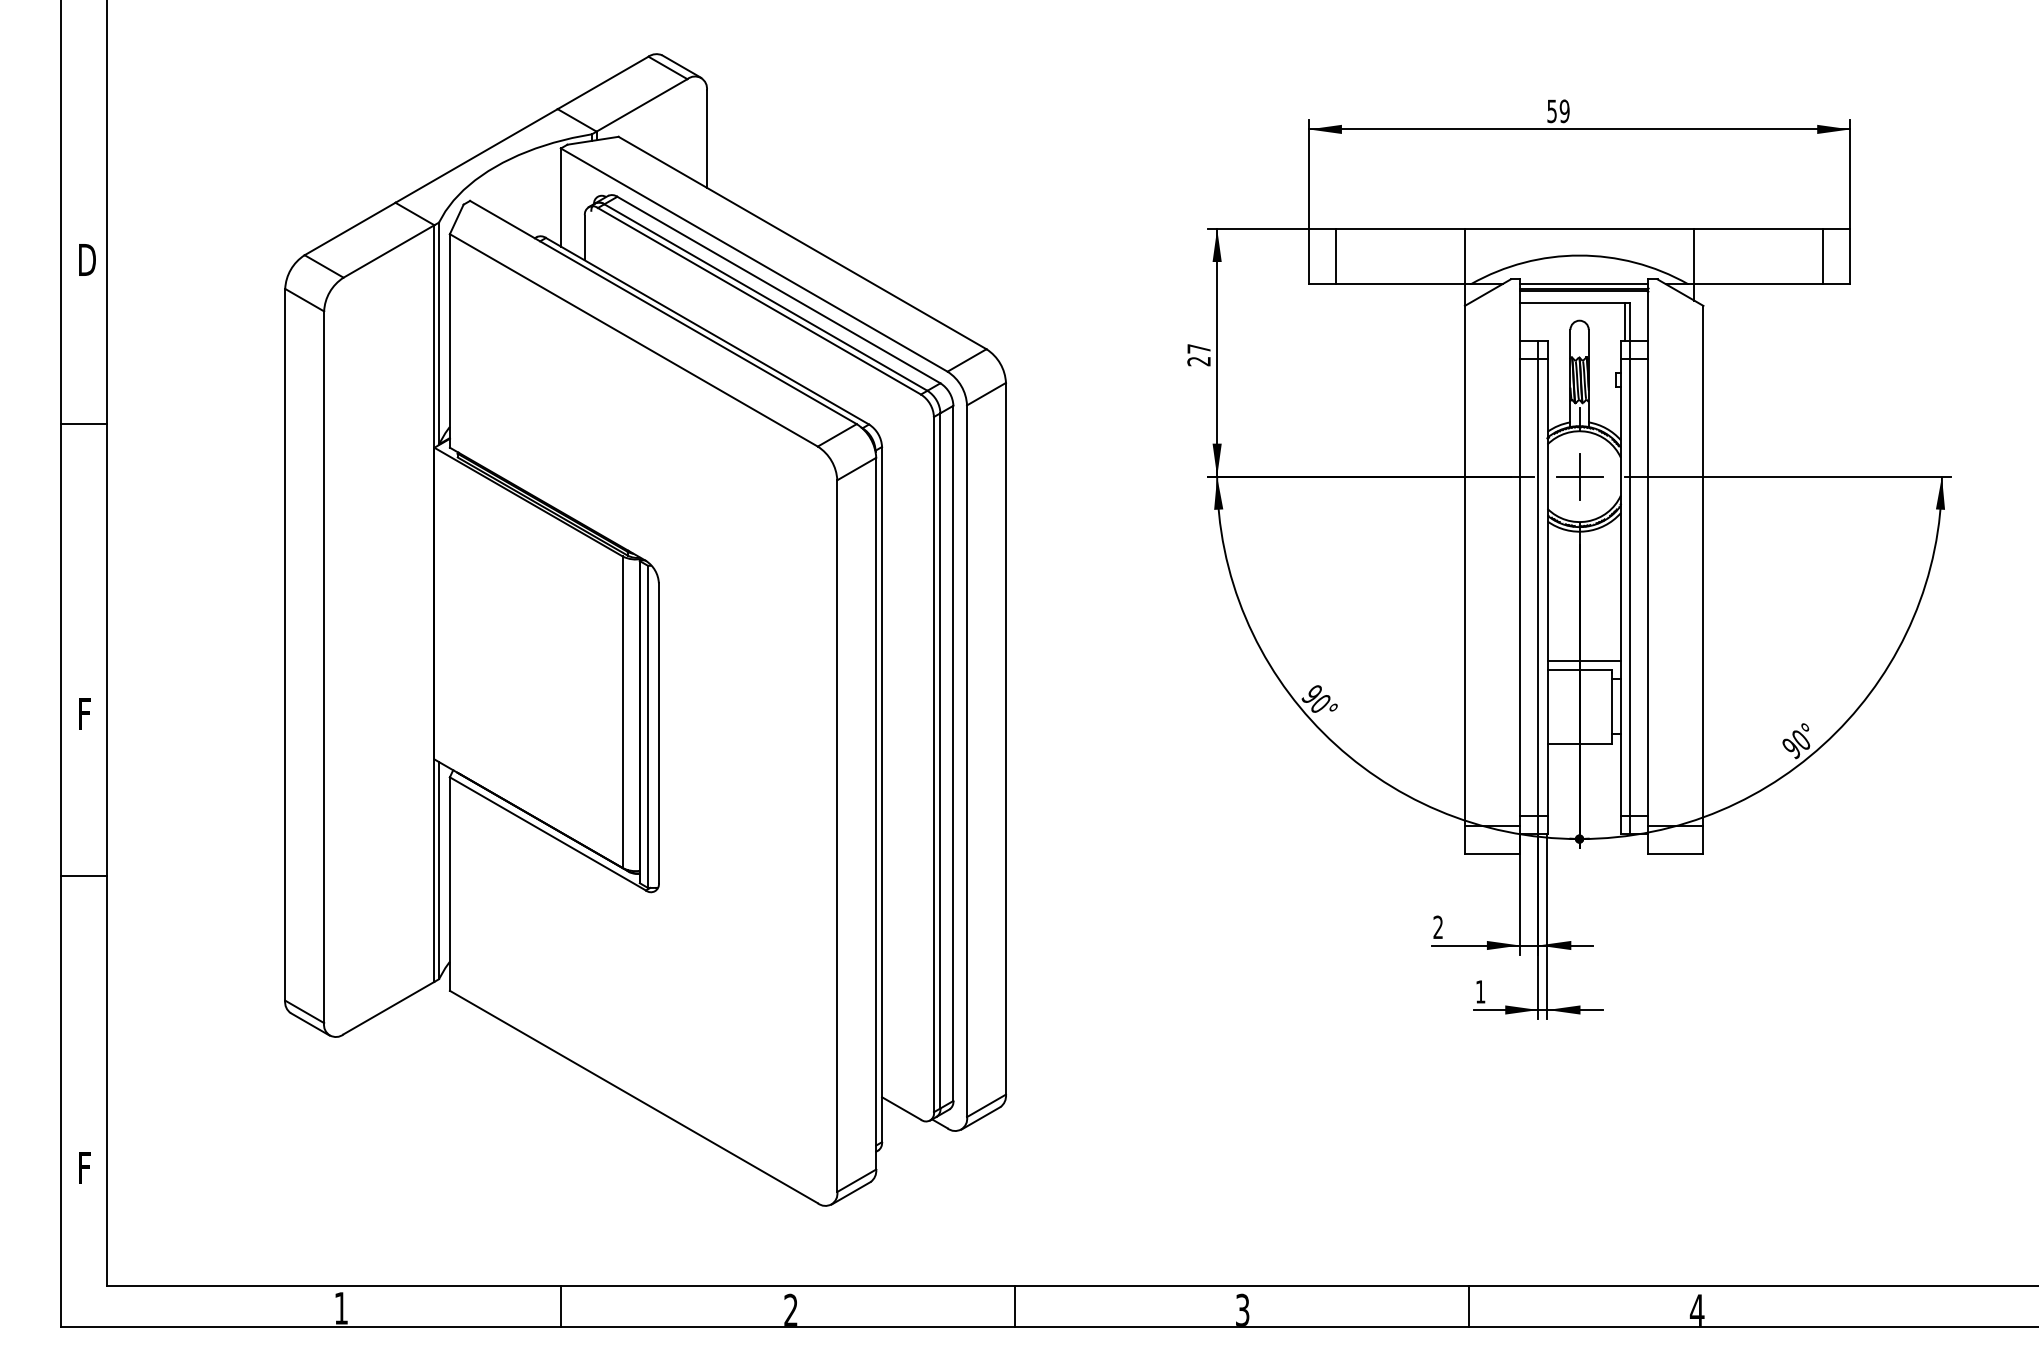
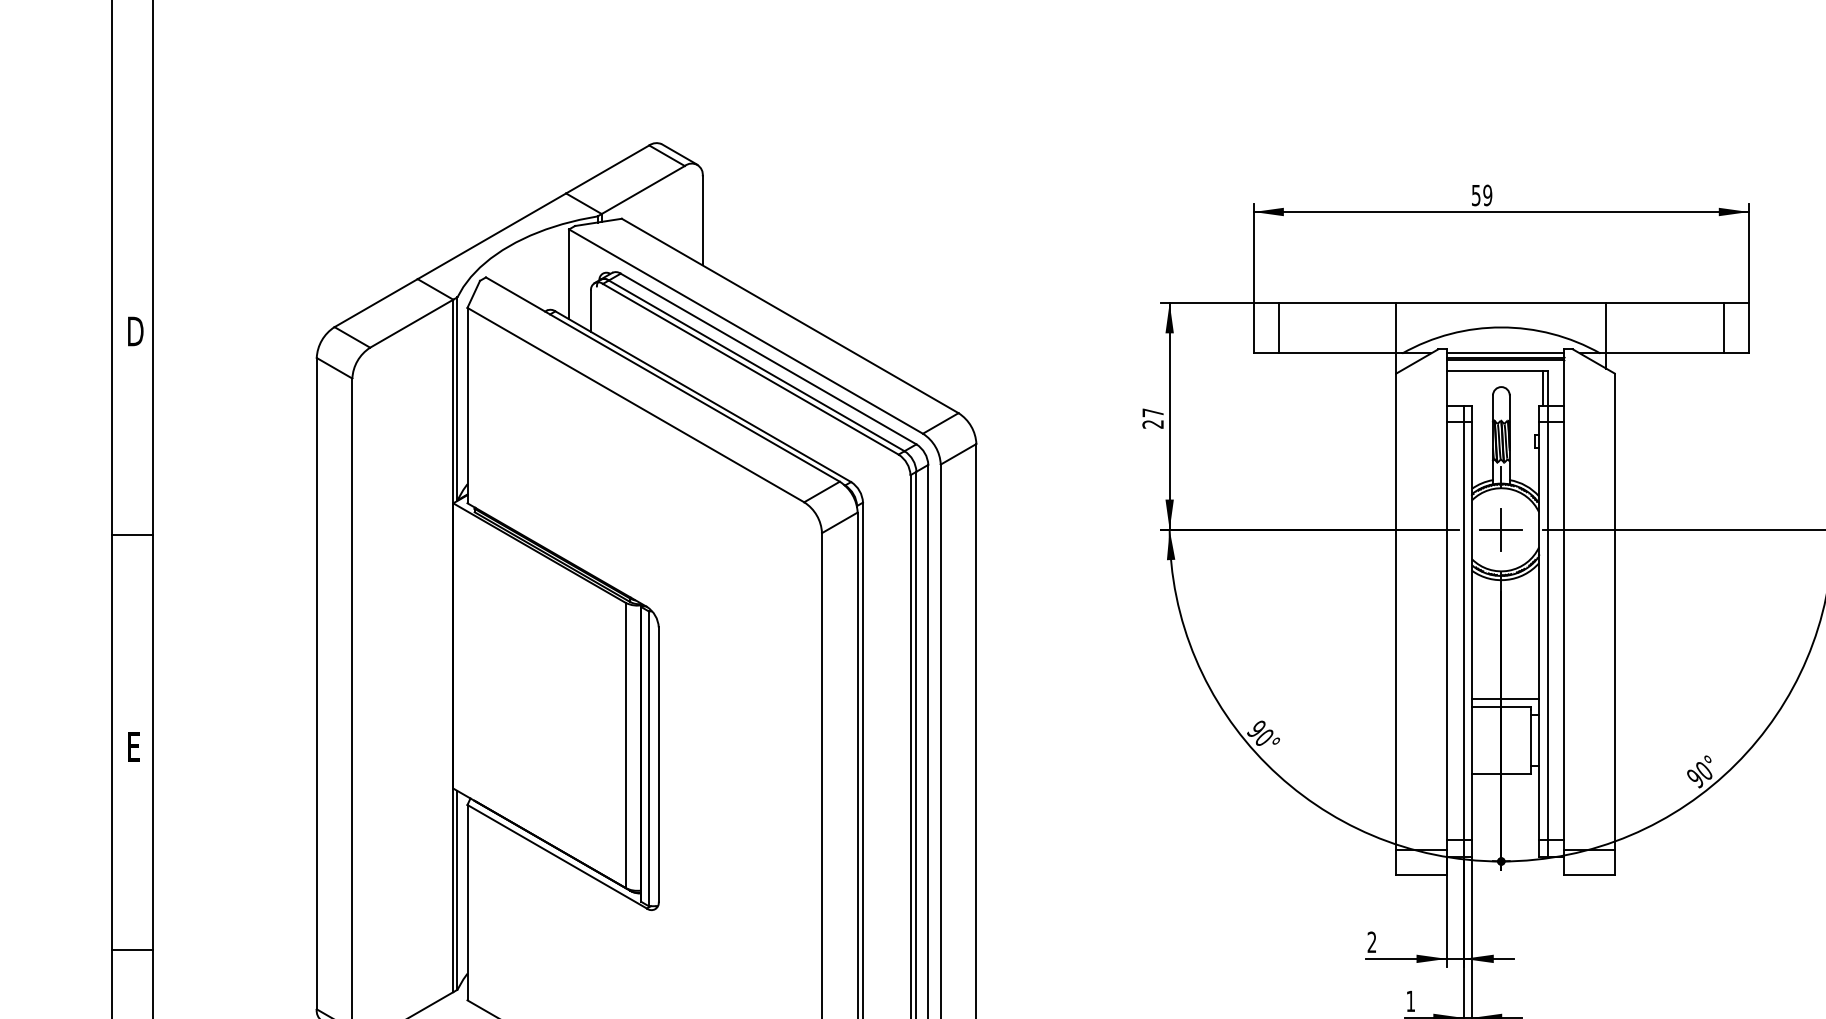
line: (83, 424) -> (132, 535), moved
text: (86, 713) -> (134, 746), F -> E
line: (83, 876) -> (132, 950), moved

